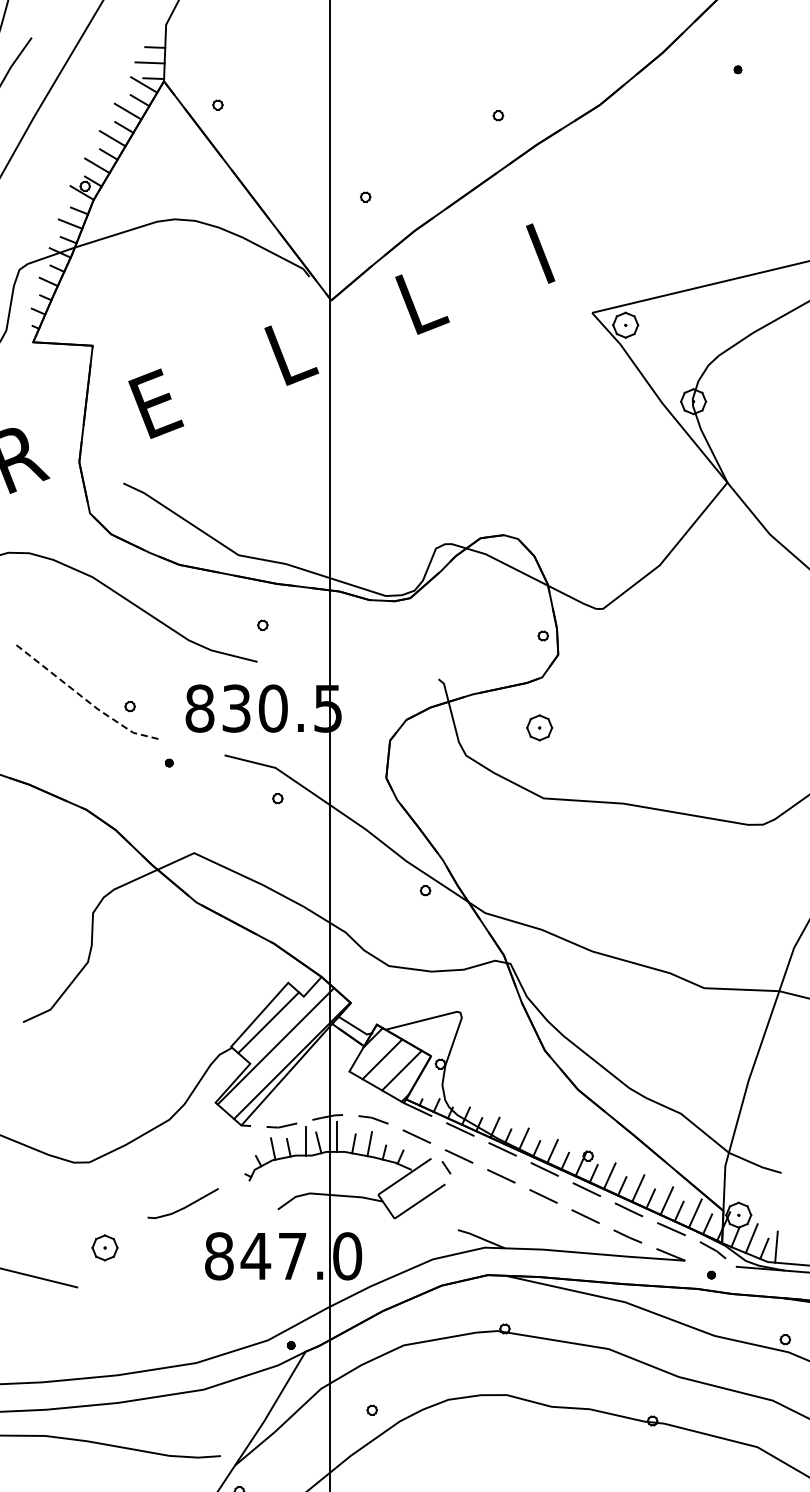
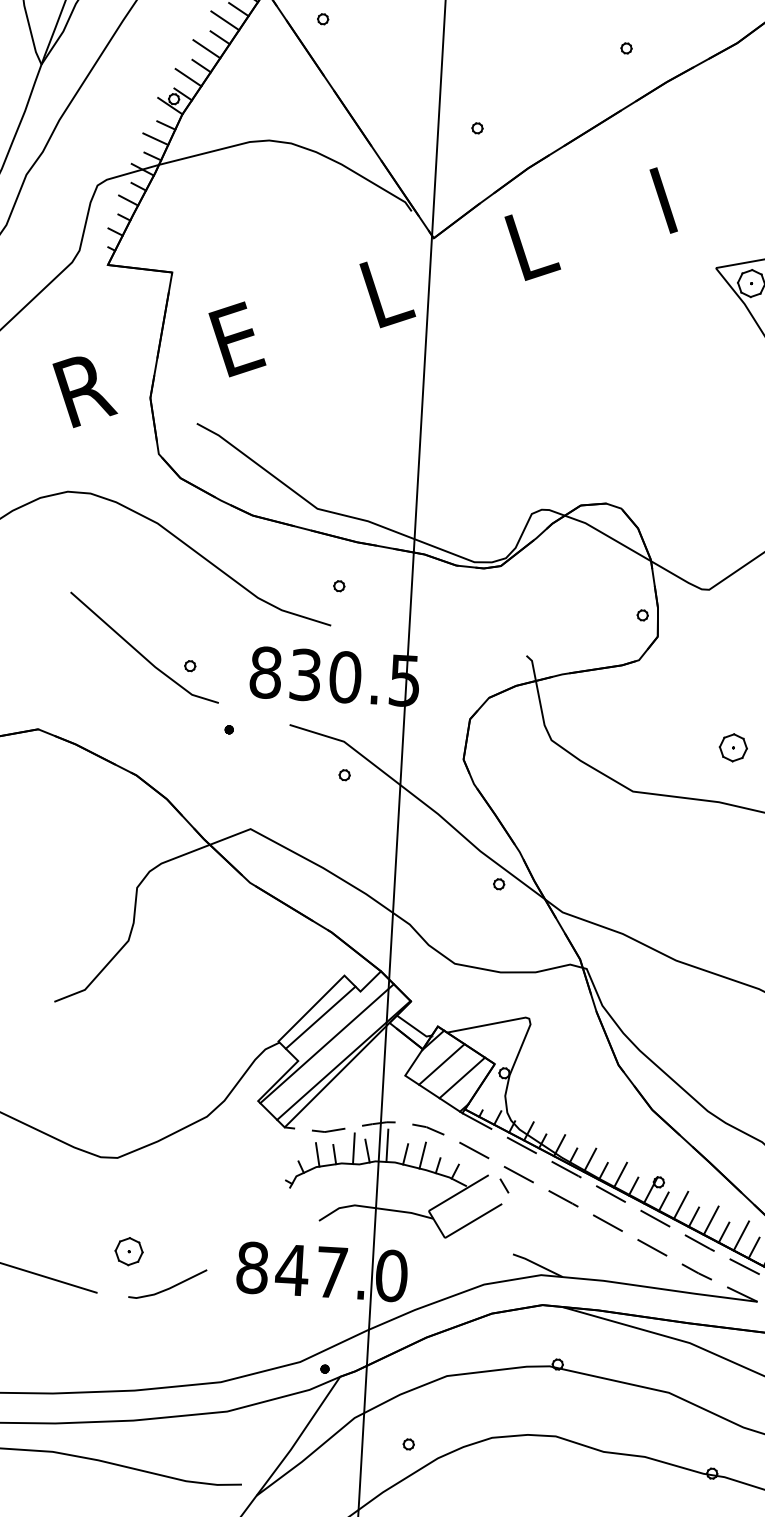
line: (84, 698) -> (141, 654), dashed -> solid
part: (539, 727) -> (733, 747), moved
line: (184, 1206) -> (168, 1287), moved

